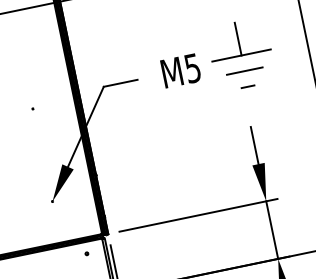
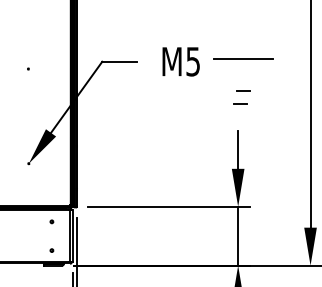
line: (238, 39) -> (243, 42), removed
line: (244, 70) -> (243, 74), removed
line: (247, 99) -> (240, 103), added

